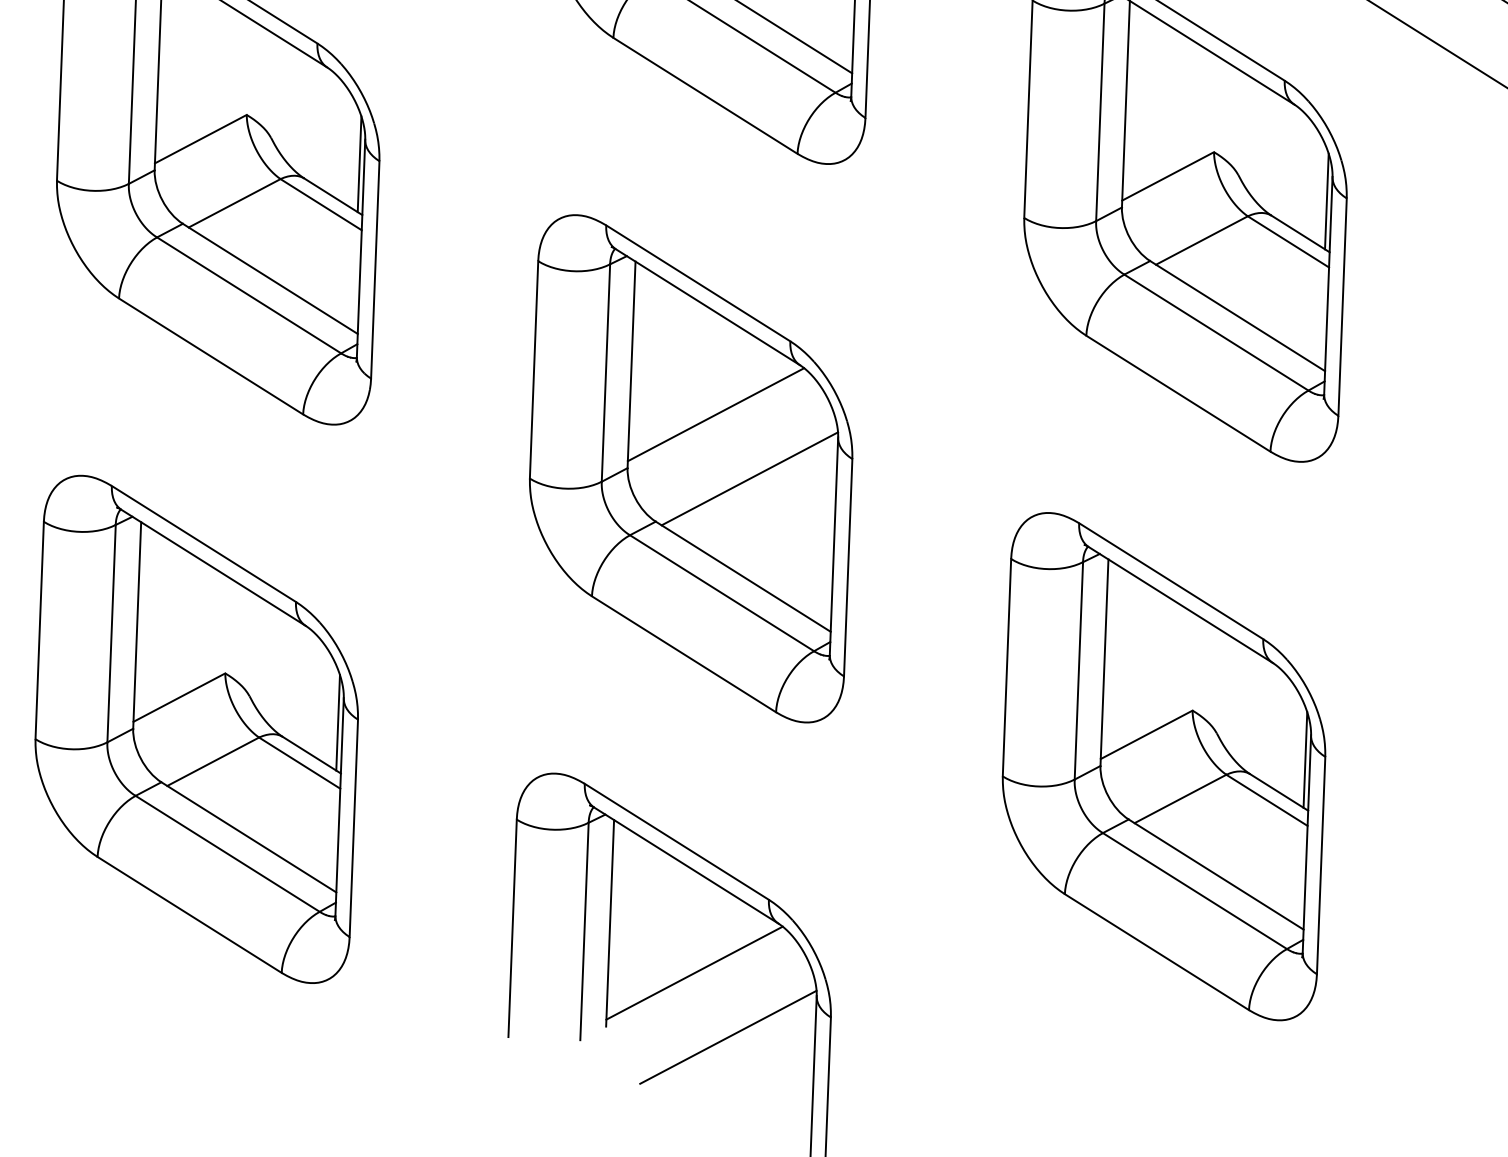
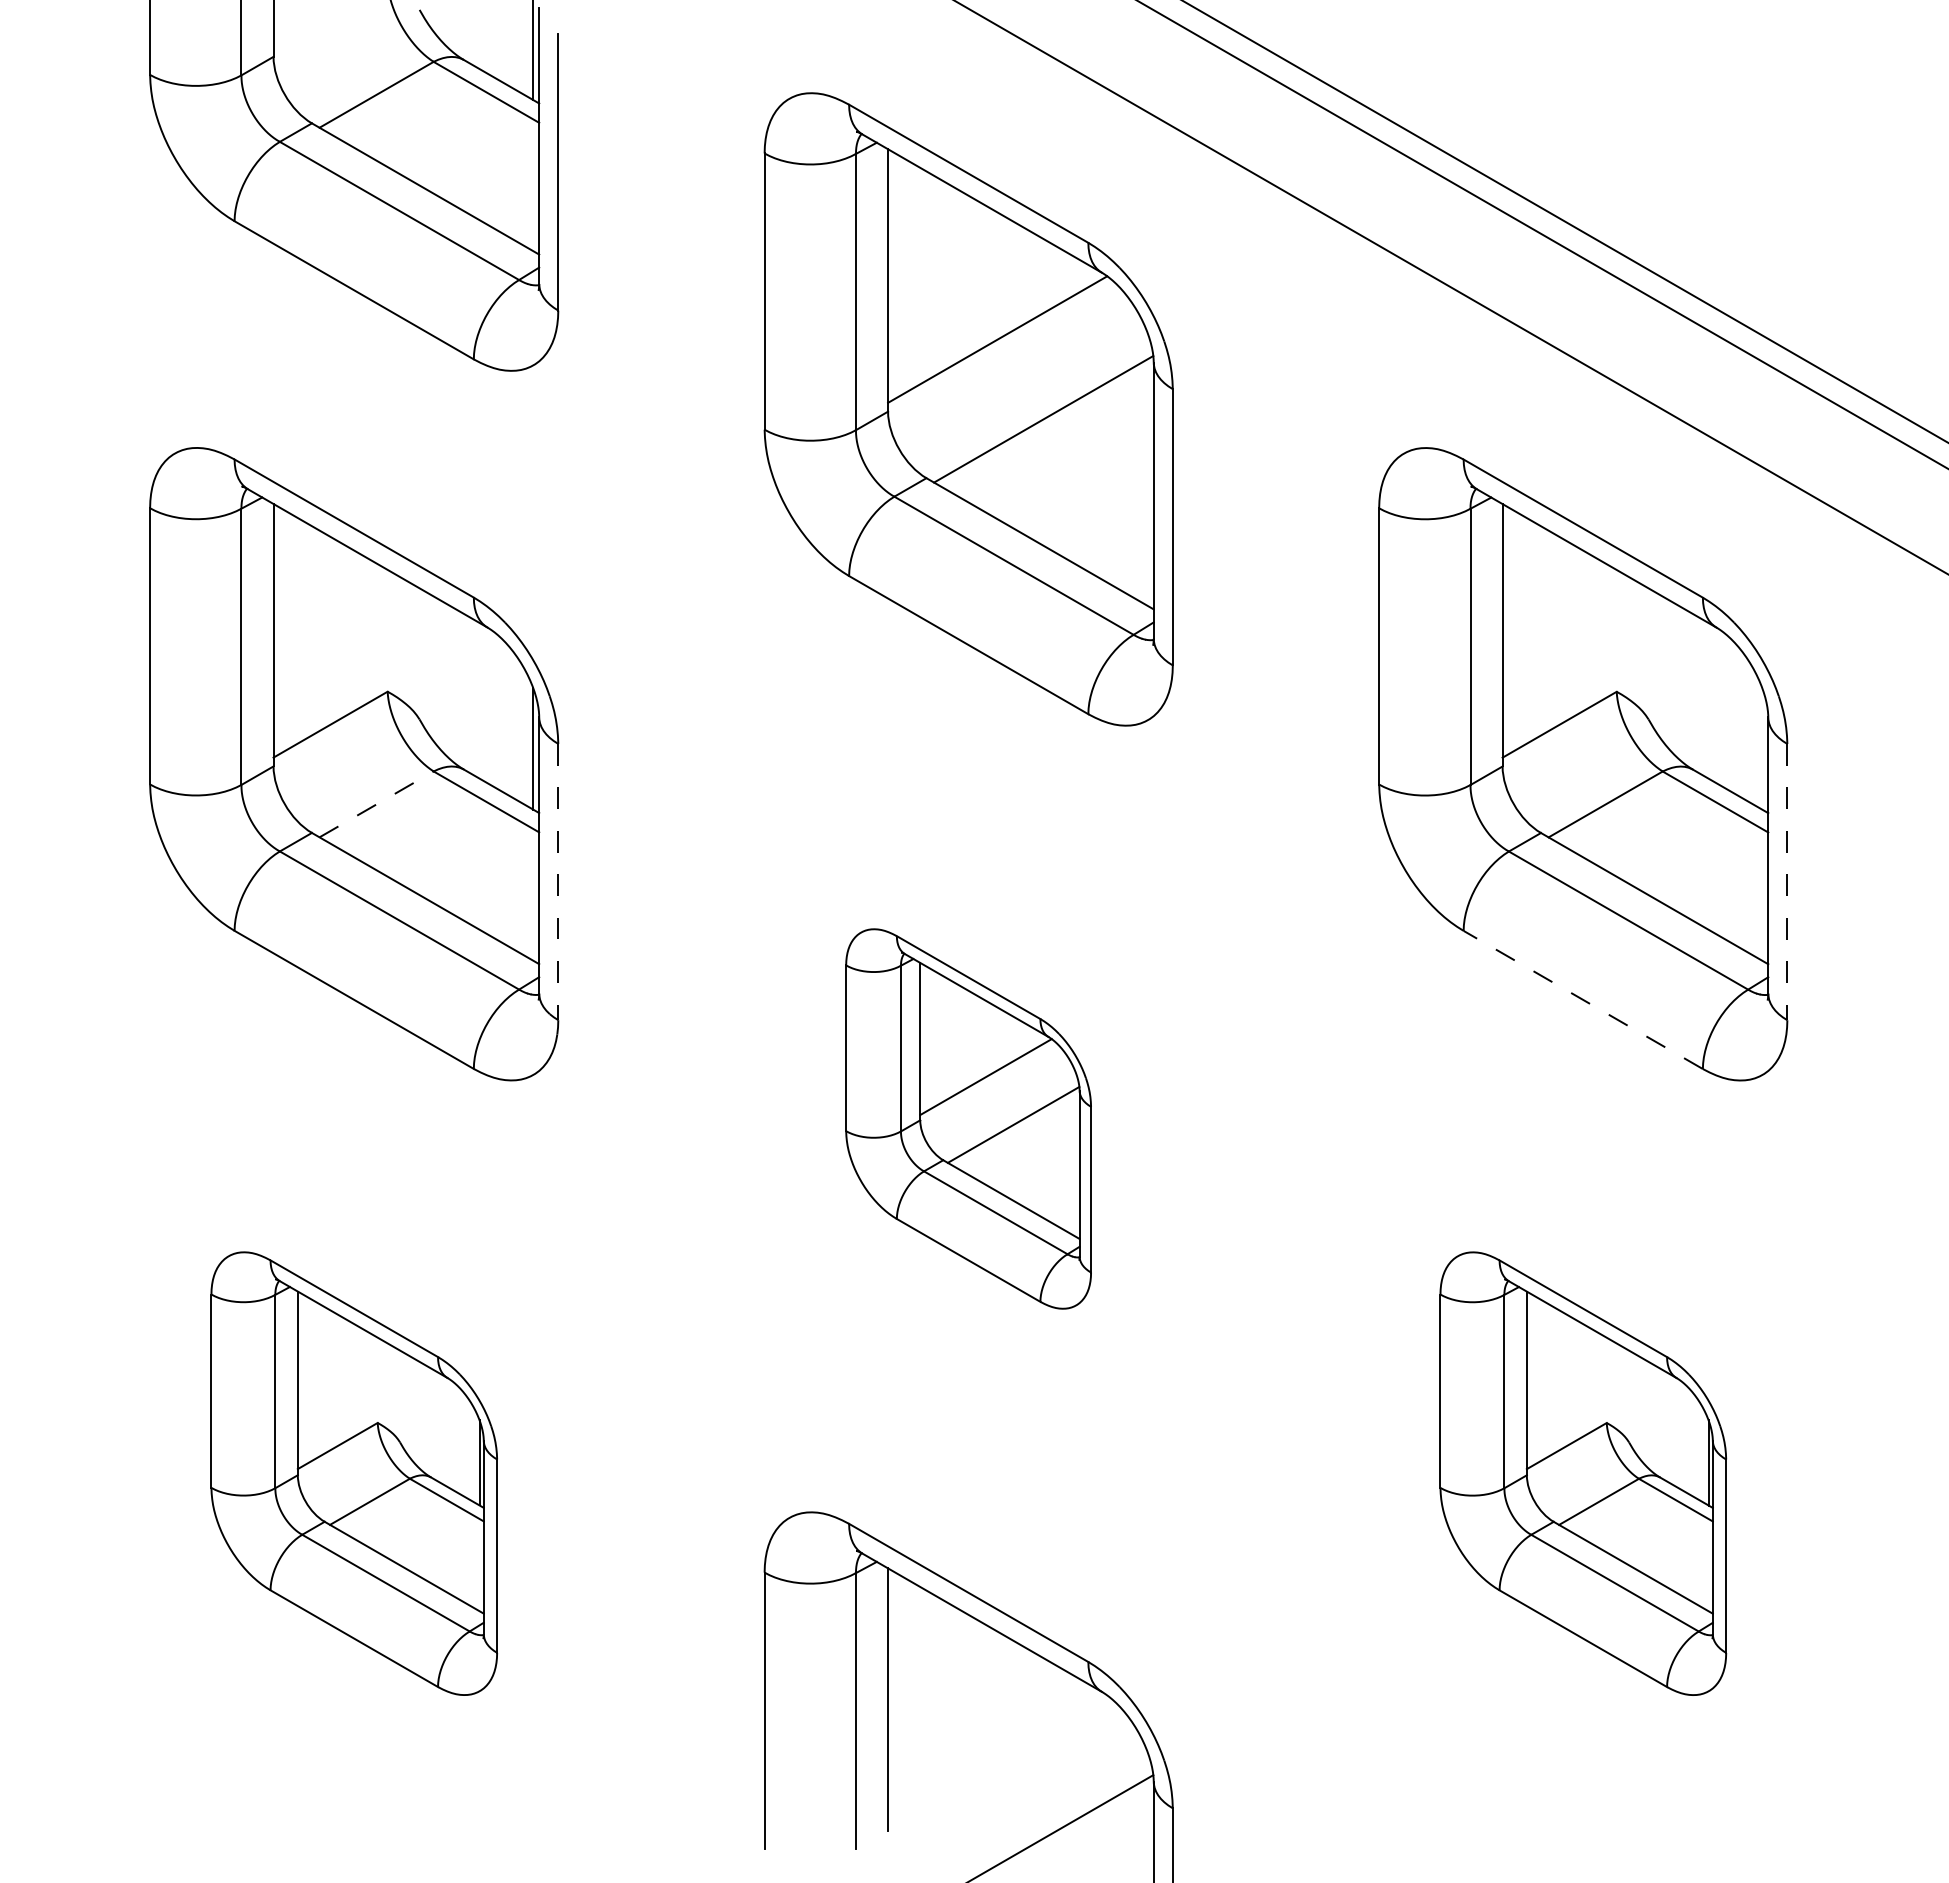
line: (1327, 201) -> (1762, 748), removed
line: (234, 203) -> (376, 804), solid -> dashed
line: (375, 270) -> (558, 882), solid -> dashed
line: (1342, 307) -> (1787, 882), solid -> dashed
line: (1177, 393) -> (1582, 999), solid -> dashed
part: (690, 468) -> (968, 1118), size x0.6
part: (197, 729) -> (354, 1473), size x0.7
part: (1164, 766) -> (1583, 1473), size x0.7
line: (694, 972) -> (997, 1758), removed

